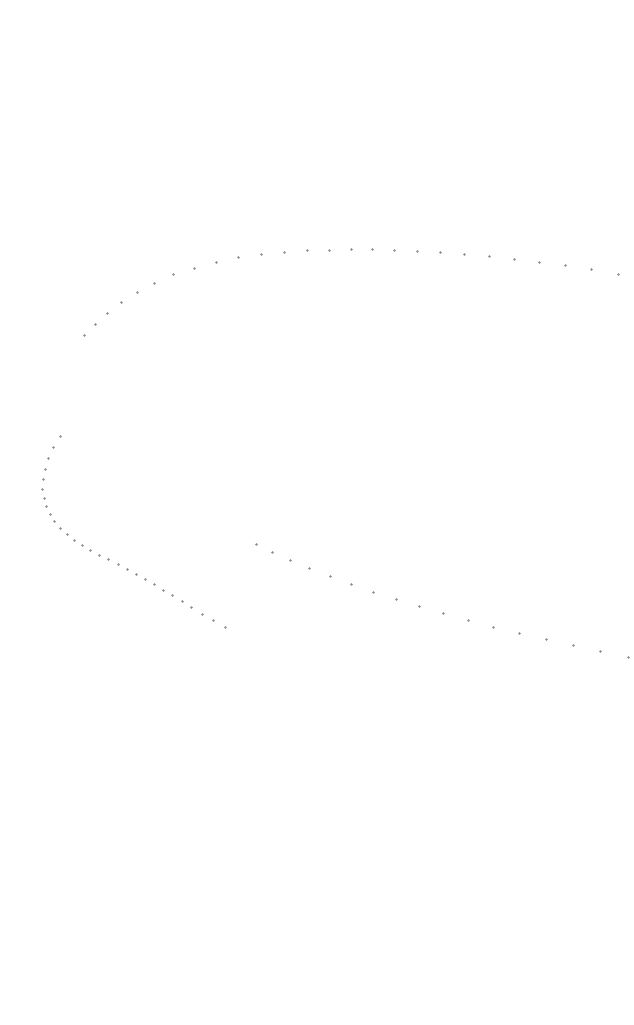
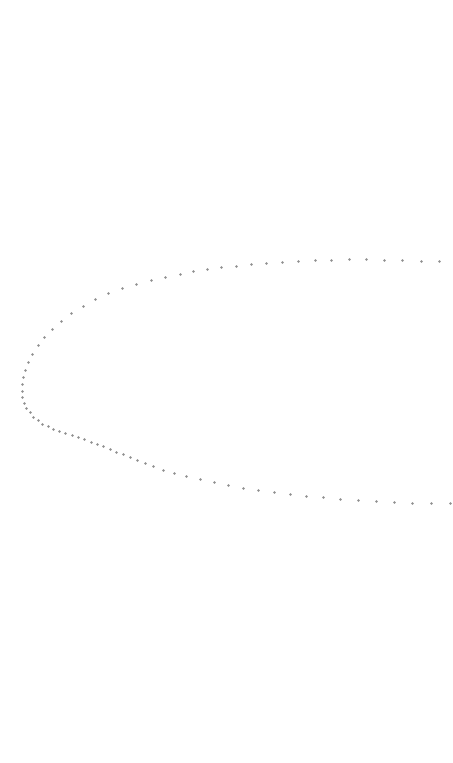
part: (118, 562) -> (78, 436), moved

